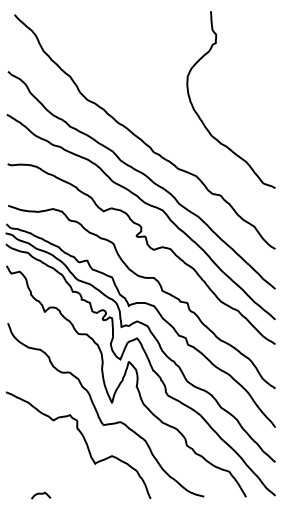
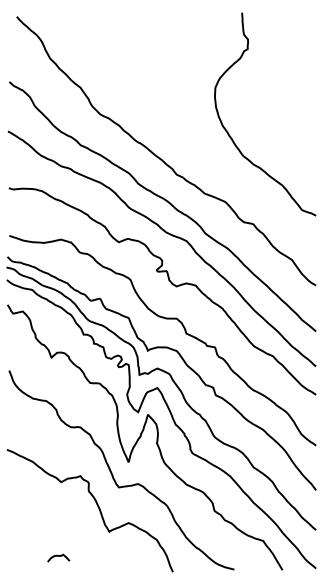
curve: (41, 494) -> (59, 556), moved

